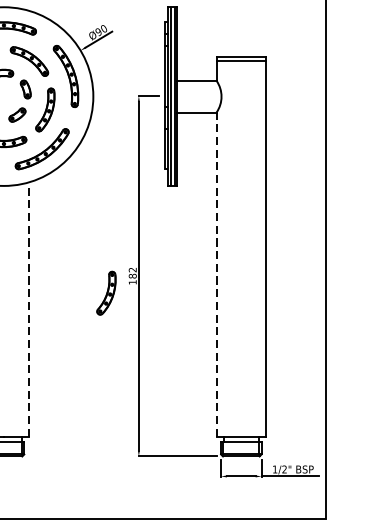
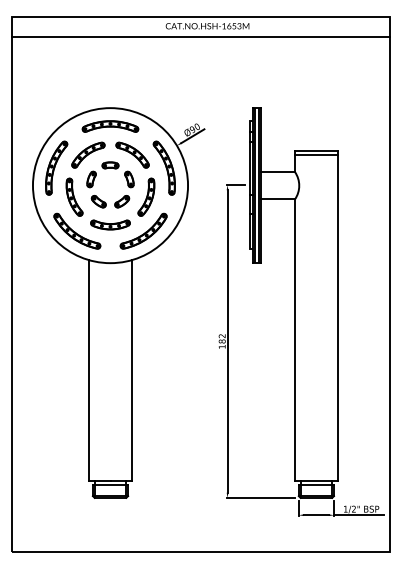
line: (216, 275) -> (294, 340), dashed -> solid
part: (106, 292) -> (199, 355), removed
line: (28, 309) -> (131, 370), dashed -> solid

